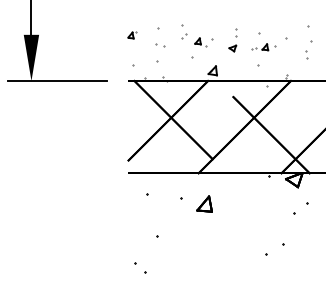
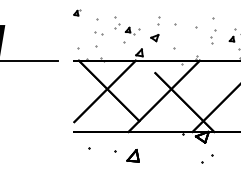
part: (132, 35) -> (77, 13), moved
part: (232, 40) -> (154, 29), size x1.4
part: (263, 47) -> (178, 34), removed

